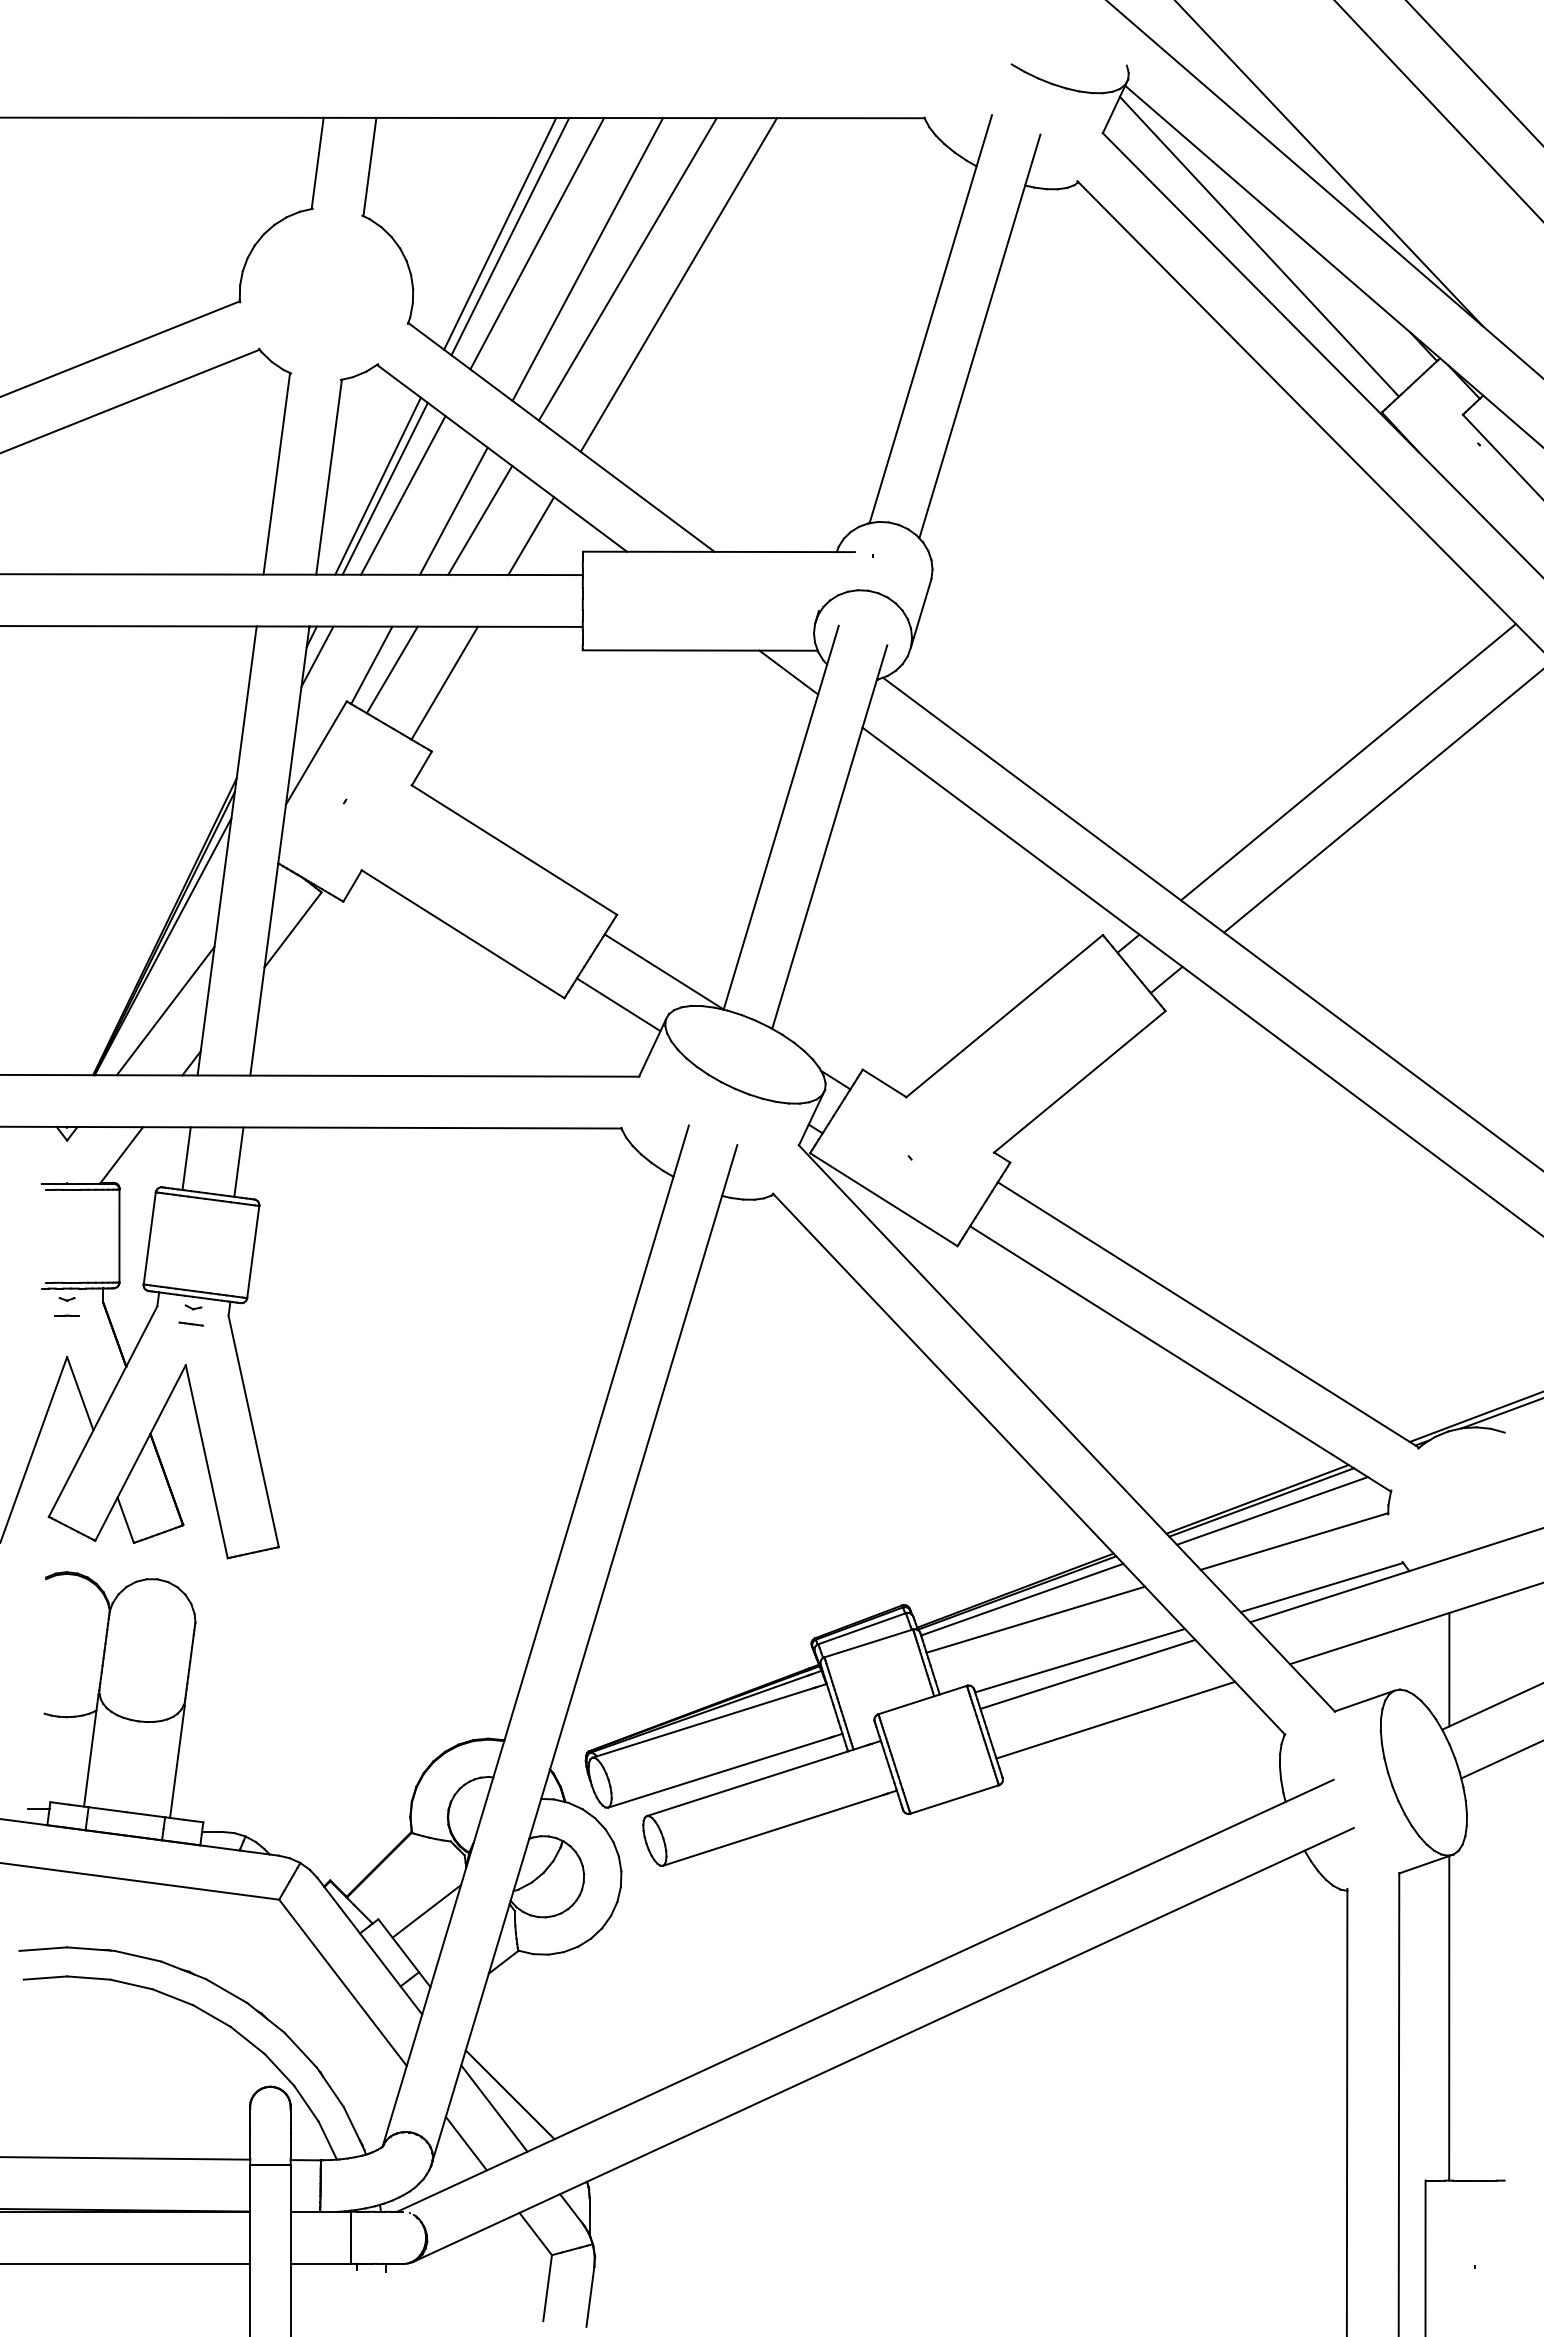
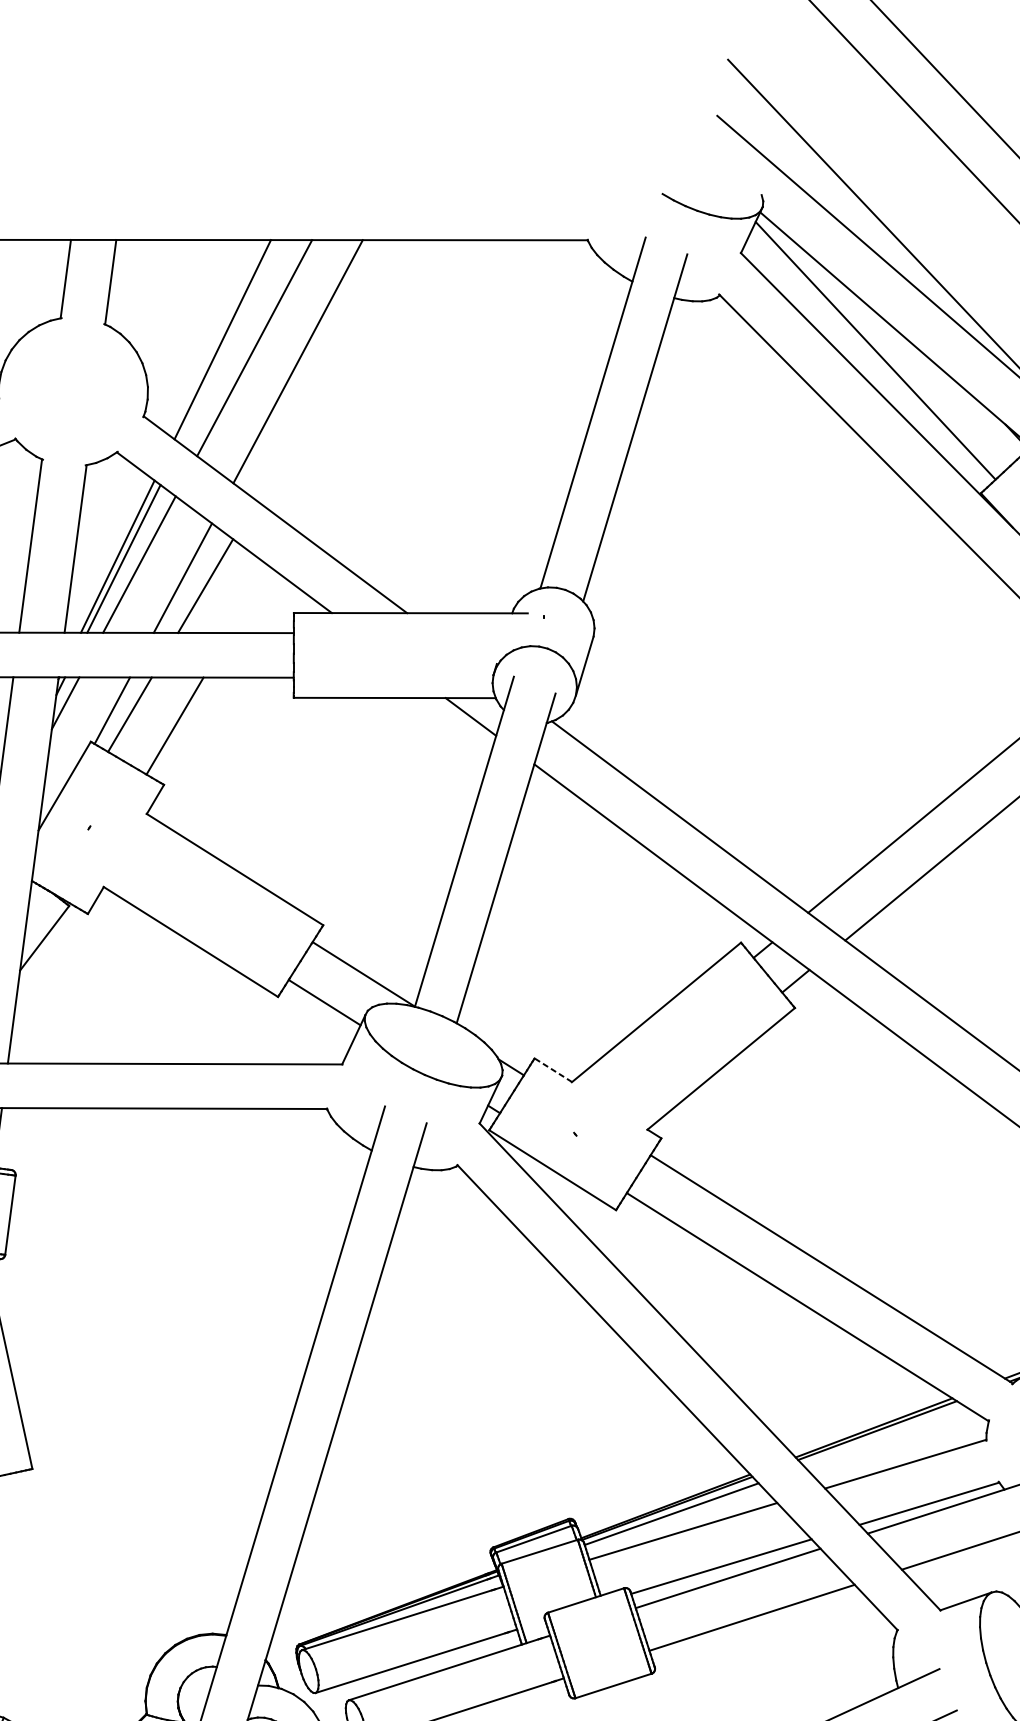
line: (510, 236) -> (231, 341), removed
line: (627, 269) -> (332, 370), removed
line: (678, 284) -> (376, 383), removed
line: (531, 536) -> (249, 599), removed
line: (884, 1083) -> (553, 1070), solid -> dashed
line: (1271, 1510) -> (886, 1437), removed

